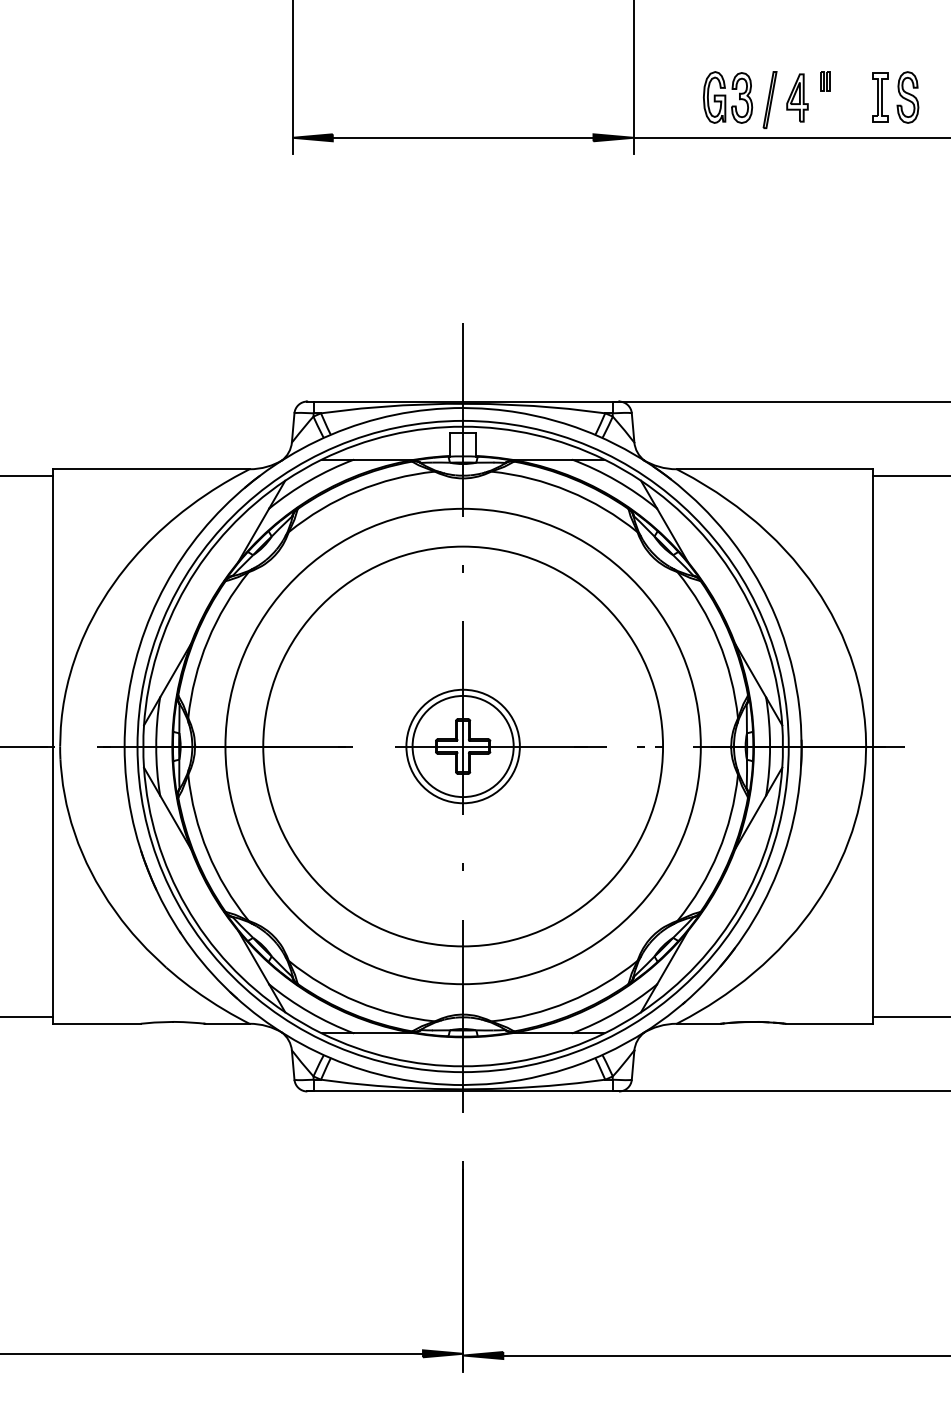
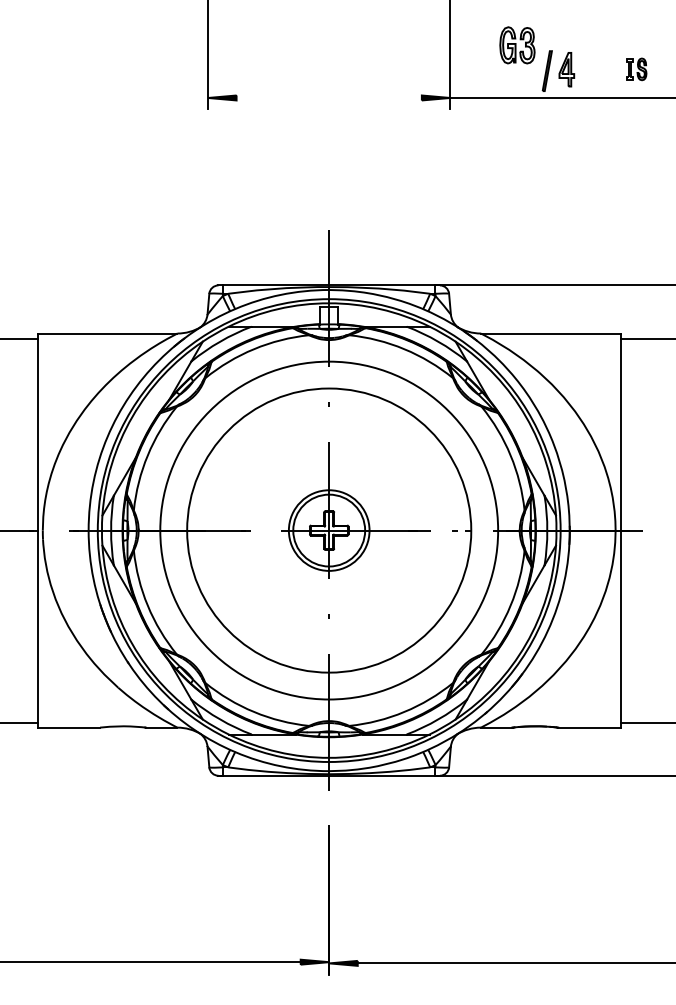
part: (825, 80) -> (586, 57), removed
part: (728, 97) -> (517, 45), moved
part: (895, 97) -> (636, 69), size x0.6
line: (462, 137) -> (328, 97), removed

